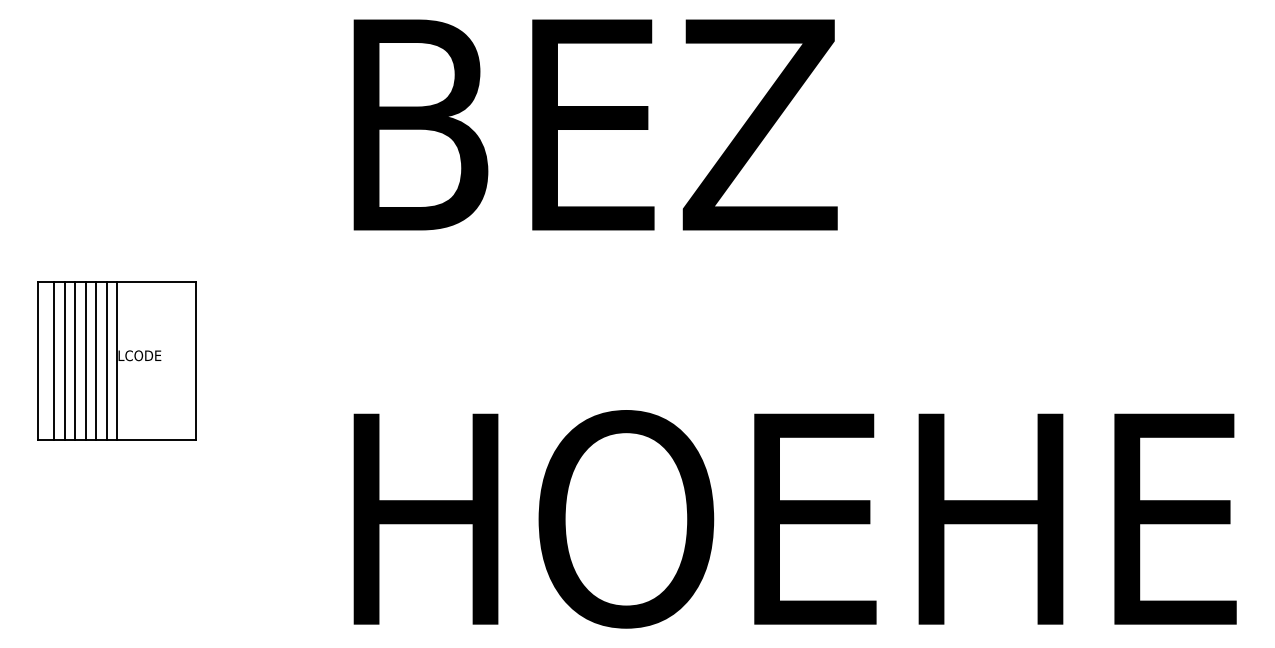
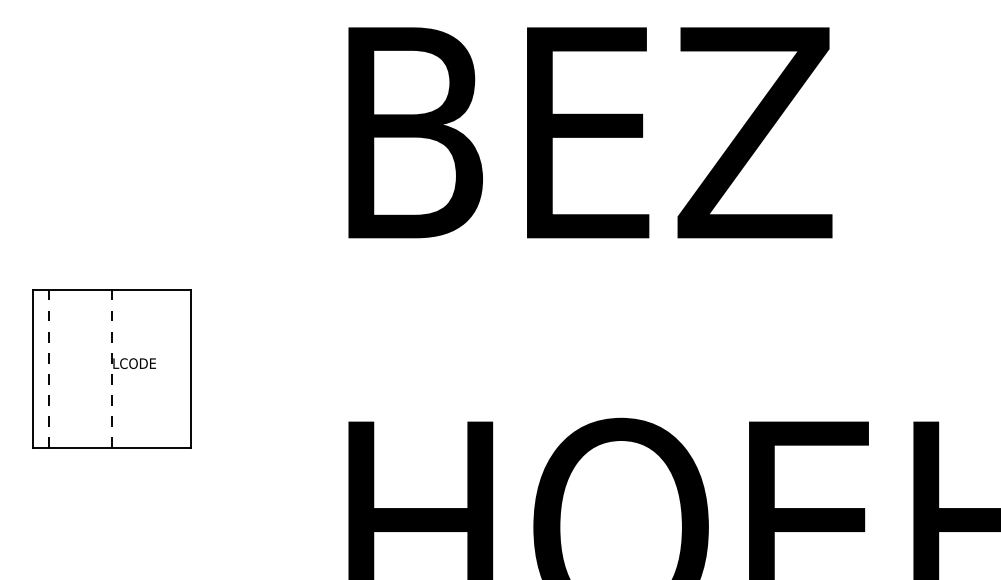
line: (64, 360) -> (59, 368), removed
line: (75, 360) -> (70, 368), removed
line: (85, 360) -> (80, 368), removed
line: (96, 360) -> (91, 368), removed
line: (106, 360) -> (101, 368), removed
line: (54, 361) -> (49, 369), solid -> dashed
line: (117, 361) -> (112, 369), solid -> dashed

